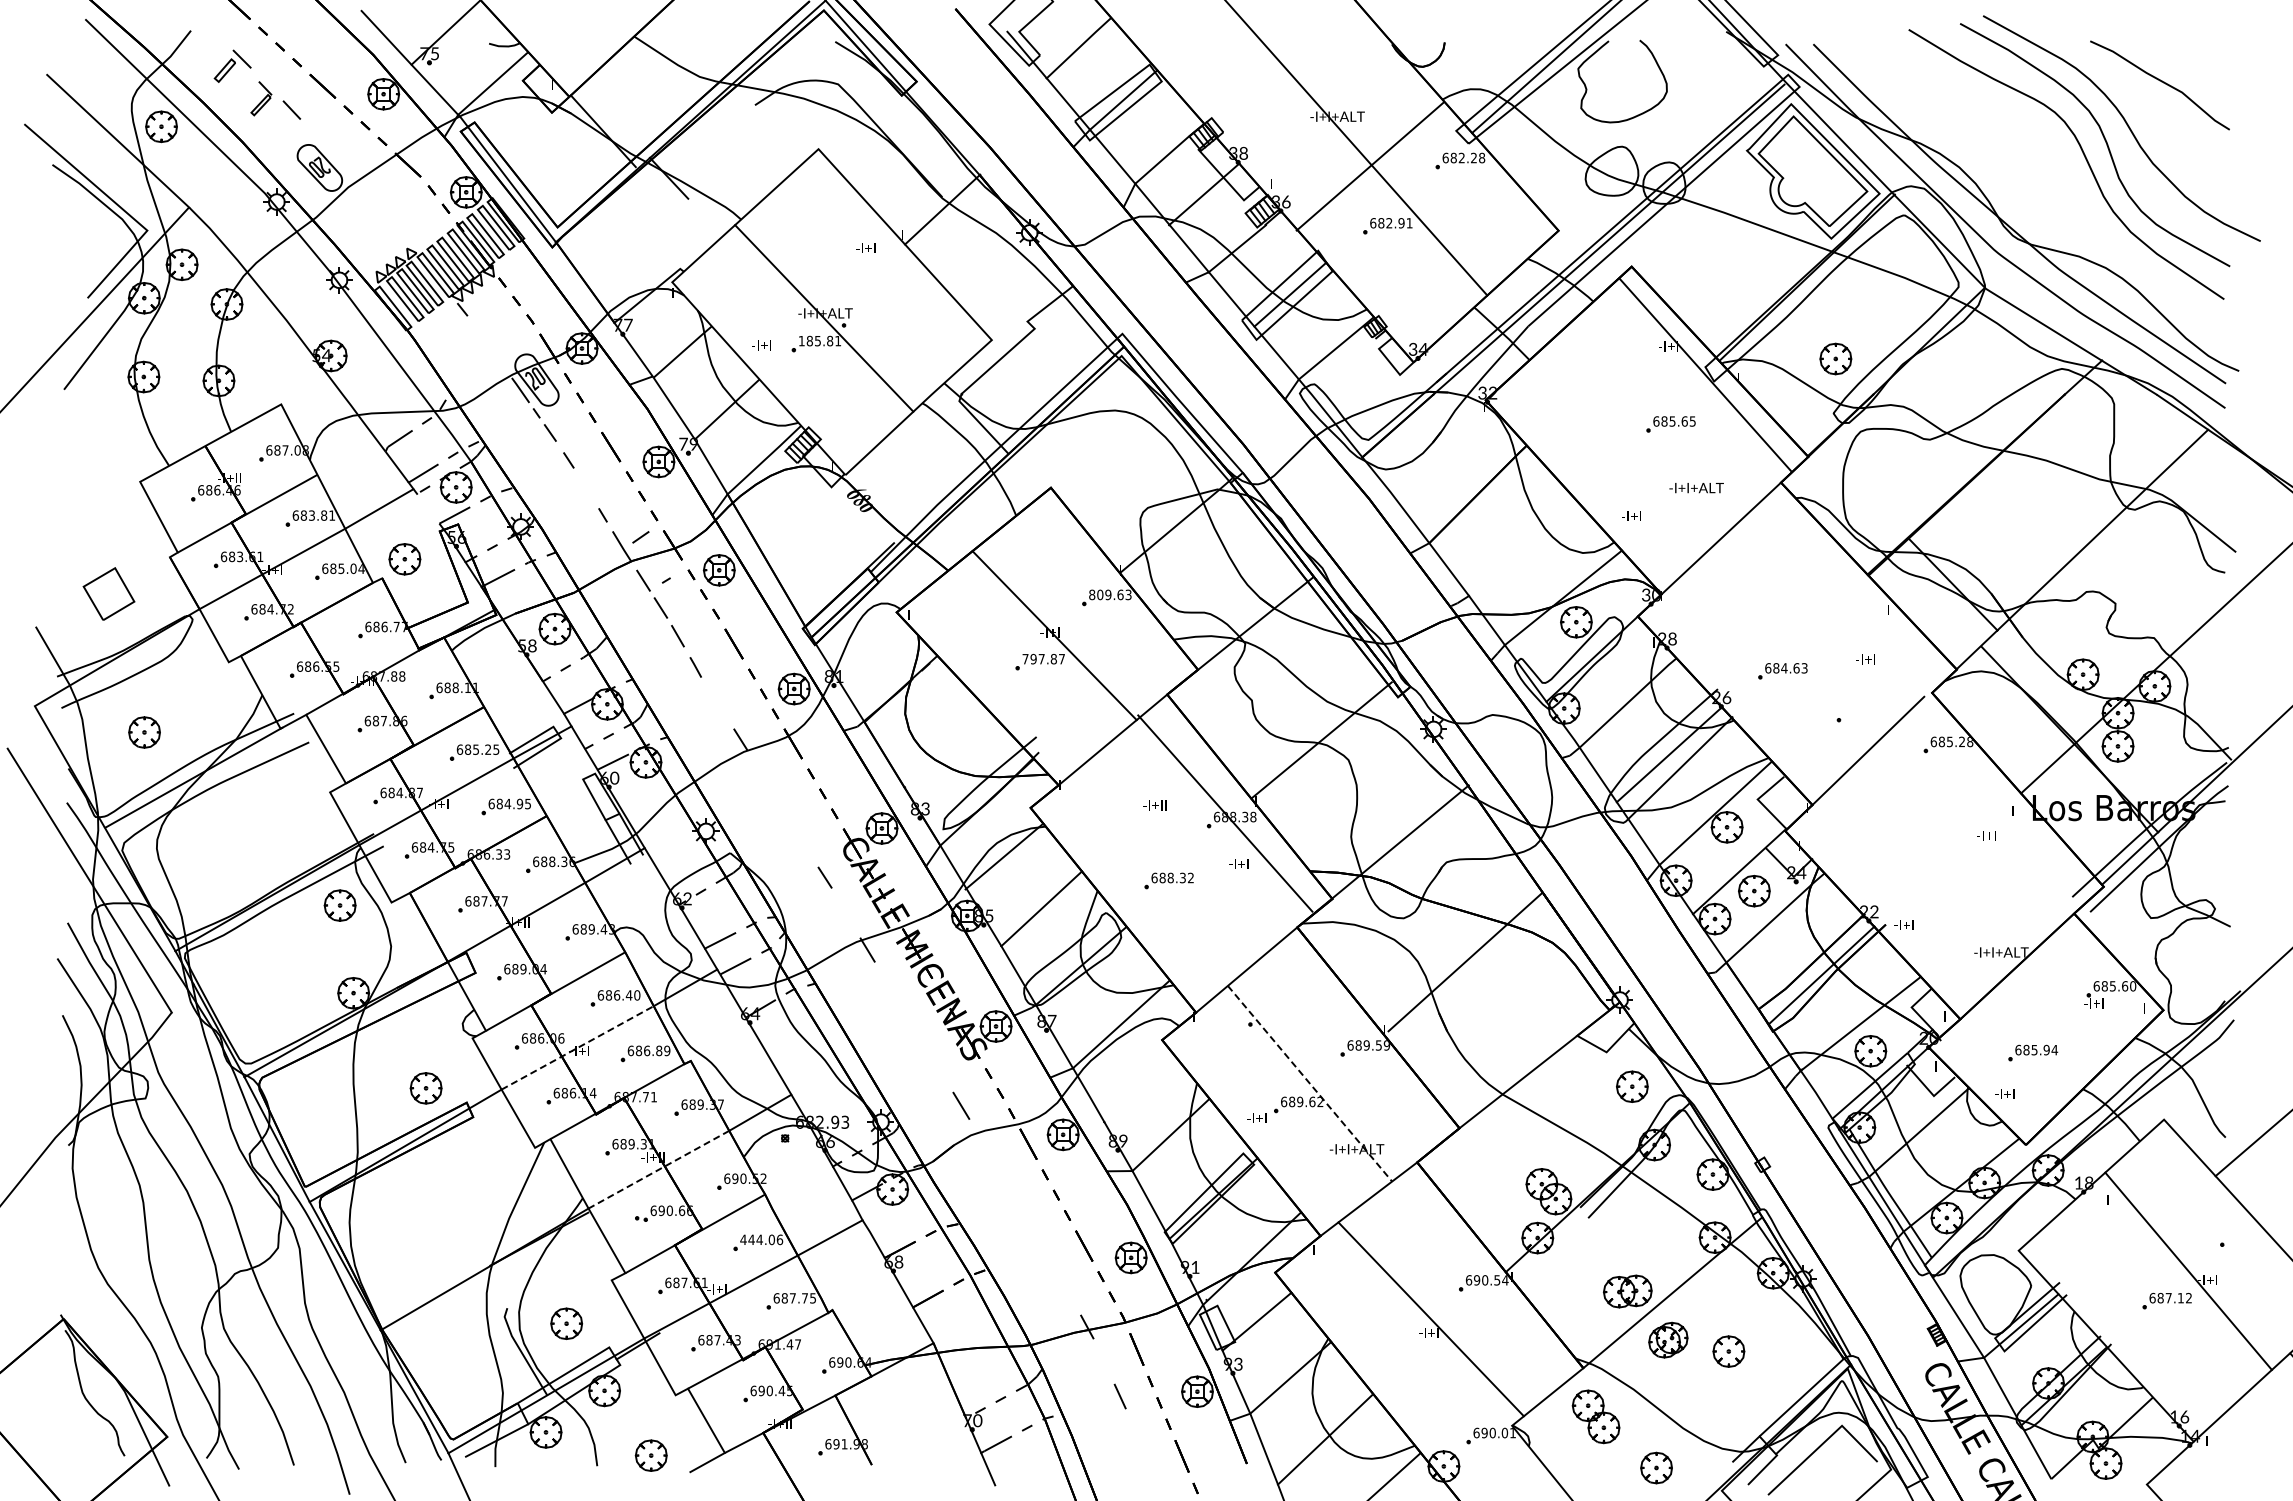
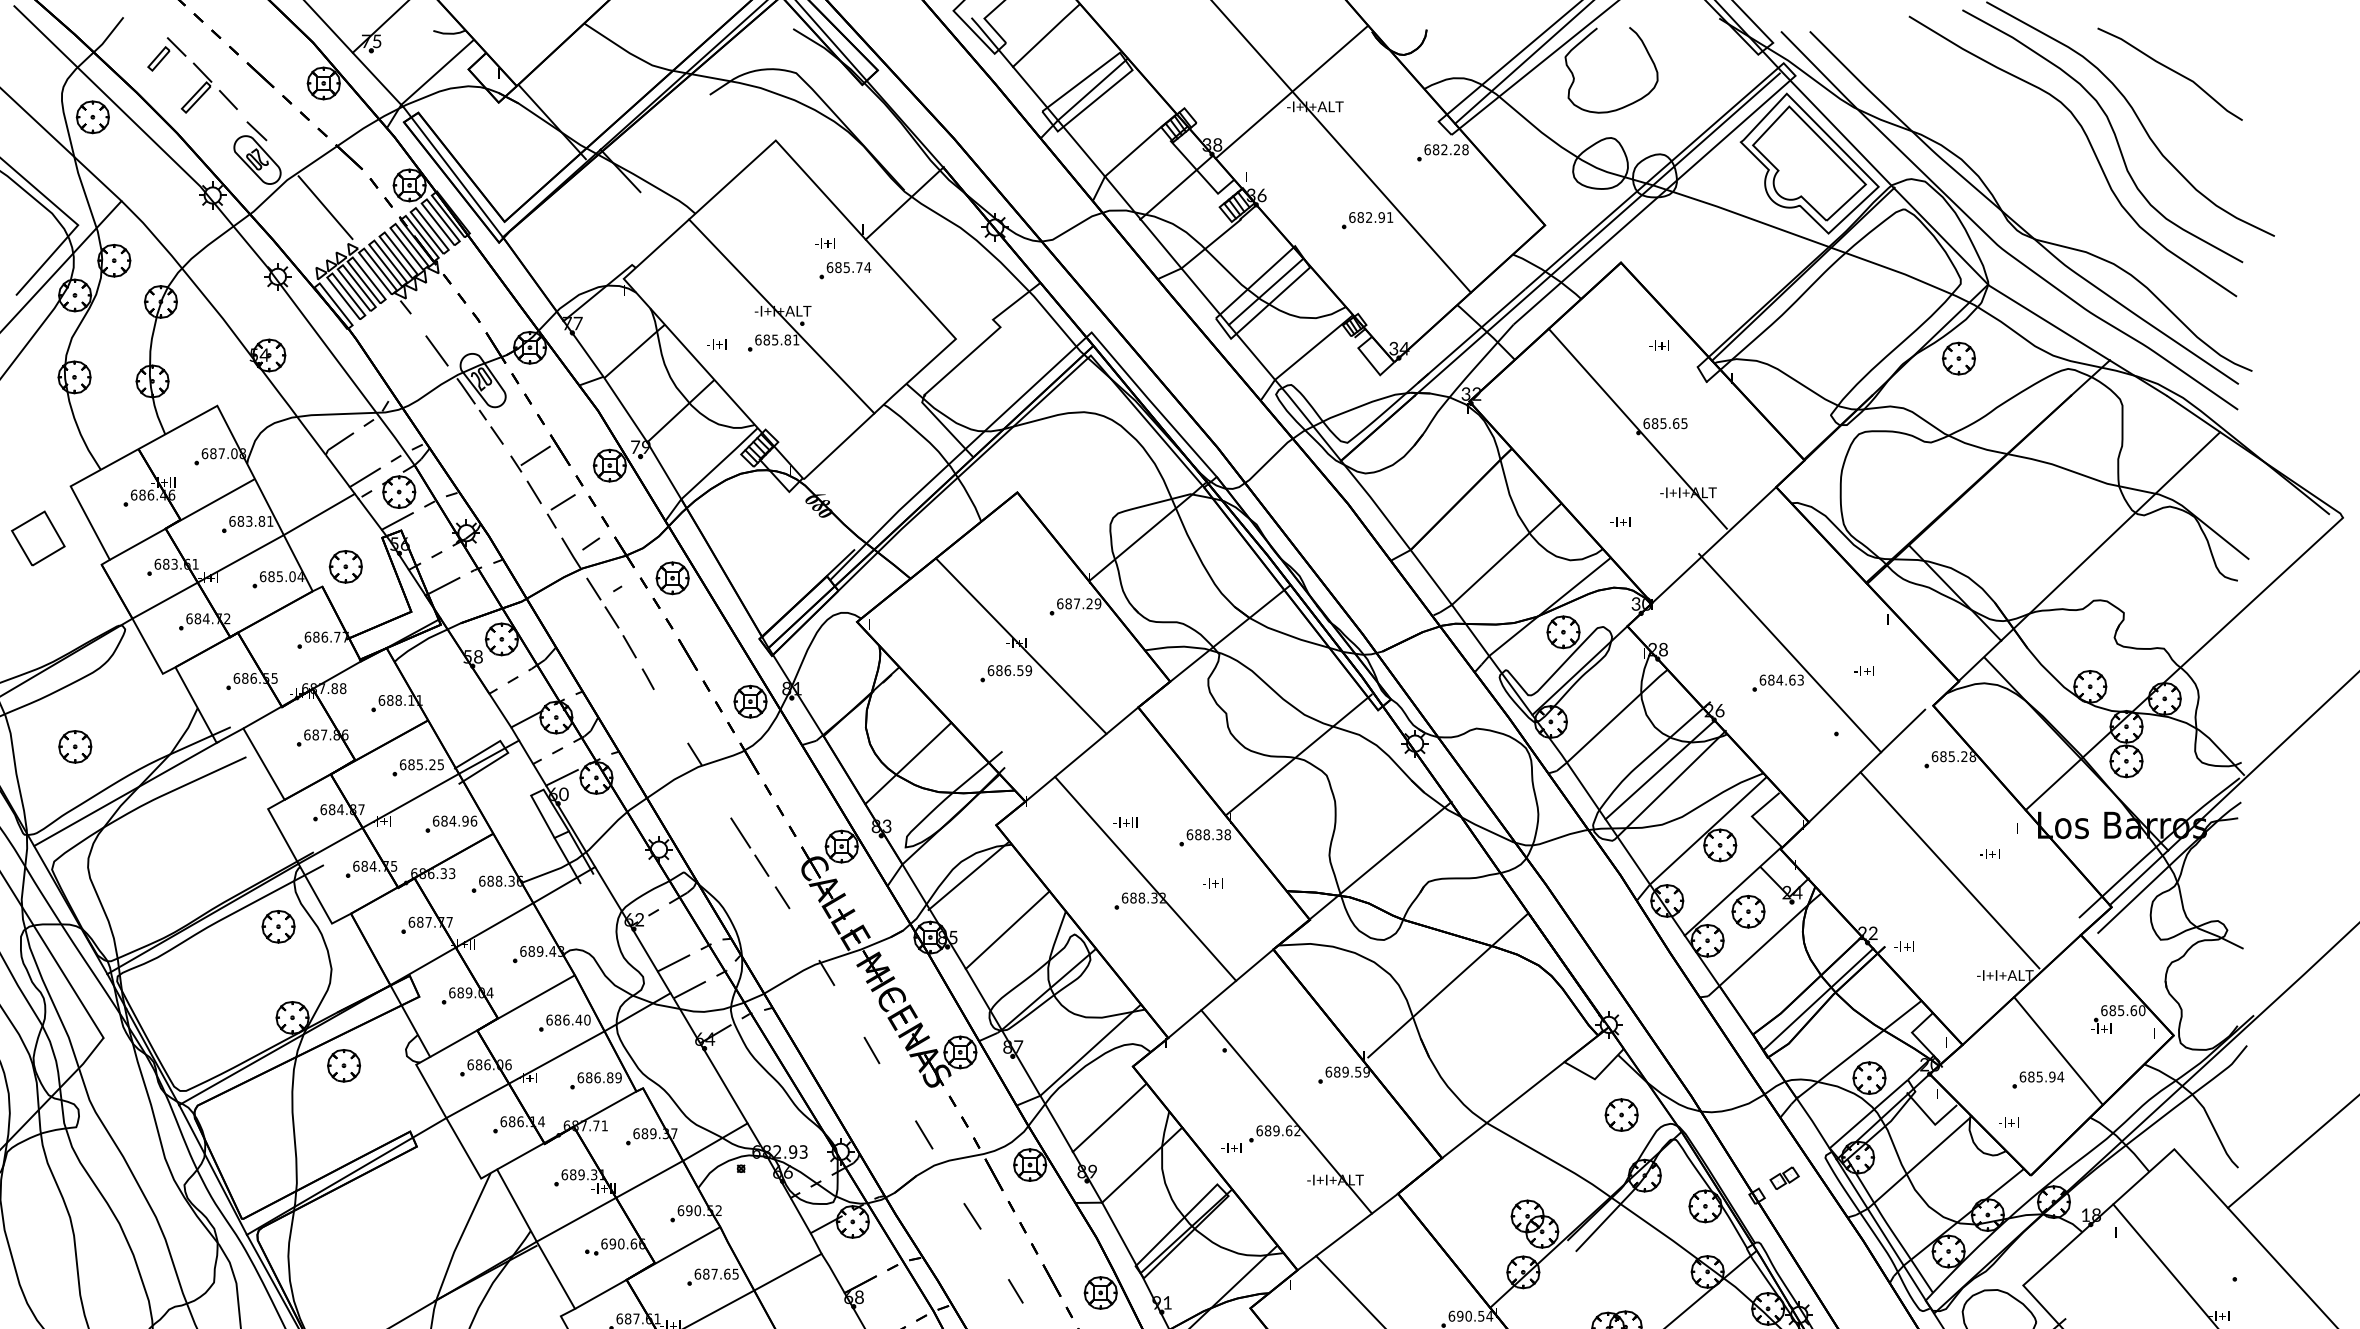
part: (261, 98) -> (196, 87), size x1.43
line: (319, 139) -> (257, 130), added
line: (1369, 166) -> (1291, 92), moved
line: (385, 213) -> (325, 207), added
part: (885, 274) -> (845, 270), added
text: (801, 340) -> (758, 339), 185.81 -> 685.81
line: (492, 351) -> (436, 350), added
part: (1835, 358) -> (1958, 358), moved
line: (1705, 375) -> (1637, 428), moved
line: (587, 452) -> (535, 455), added
line: (585, 487) -> (533, 492), added
line: (613, 497) -> (562, 502), added
line: (428, 508) -> (370, 514), added
line: (1521, 546) -> (1506, 553), added
part: (108, 593) -> (37, 537), moved
text: (1110, 594) -> (1079, 603), 809.63 -> 687.29
line: (1793, 641) -> (1789, 652), added
text: (1043, 658) -> (1009, 669), 797.87 -> 686.59
line: (946, 748) -> (908, 763), added
text: (528, 803) -> (474, 820), 684.95 -> 684.96
line: (1225, 813) -> (1145, 878), moved
line: (793, 828) -> (749, 846), added
line: (1948, 850) -> (1950, 869), added
line: (911, 1024) -> (872, 1050), added
line: (2052, 1025) -> (2058, 1051), added
line: (577, 1047) -> (525, 1074), dashed -> solid
line: (1310, 1083) -> (1287, 1111), dashed -> solid
part: (425, 1088) -> (343, 1065), moved
line: (1139, 1089) -> (1109, 1117), added
part: (1788, 1147) -> (1783, 1178), added
line: (658, 1169) -> (609, 1201), dashed -> solid
line: (1007, 1184) -> (972, 1216), added
text: (761, 1239) -> (716, 1273), 444.06 -> 687.65
line: (1049, 1256) -> (1015, 1291), added

